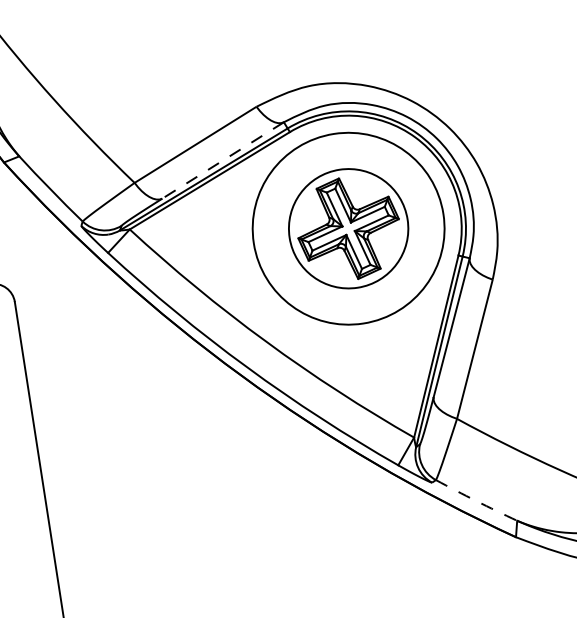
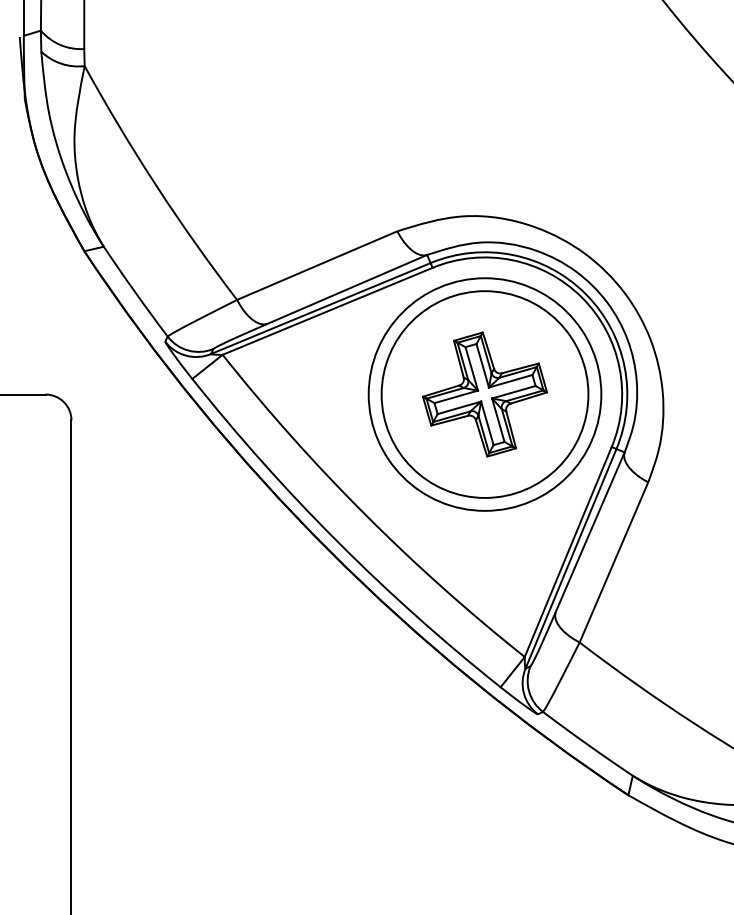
line: (222, 160) -> (346, 289), dashed -> solid
circle: (348, 228) -> (484, 394), size x1.43
arc: (476, 501) -> (587, 744), dashed -> solid

